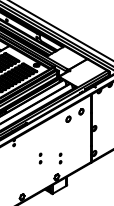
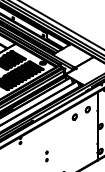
part: (60, 158) -> (66, 156), removed

